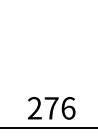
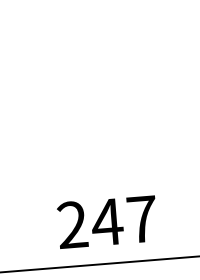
text: (59, 108) -> (123, 221), 276 -> 247

